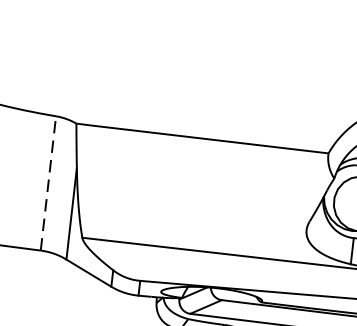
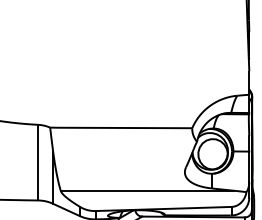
line: (48, 183) -> (38, 162), dashed -> solid

